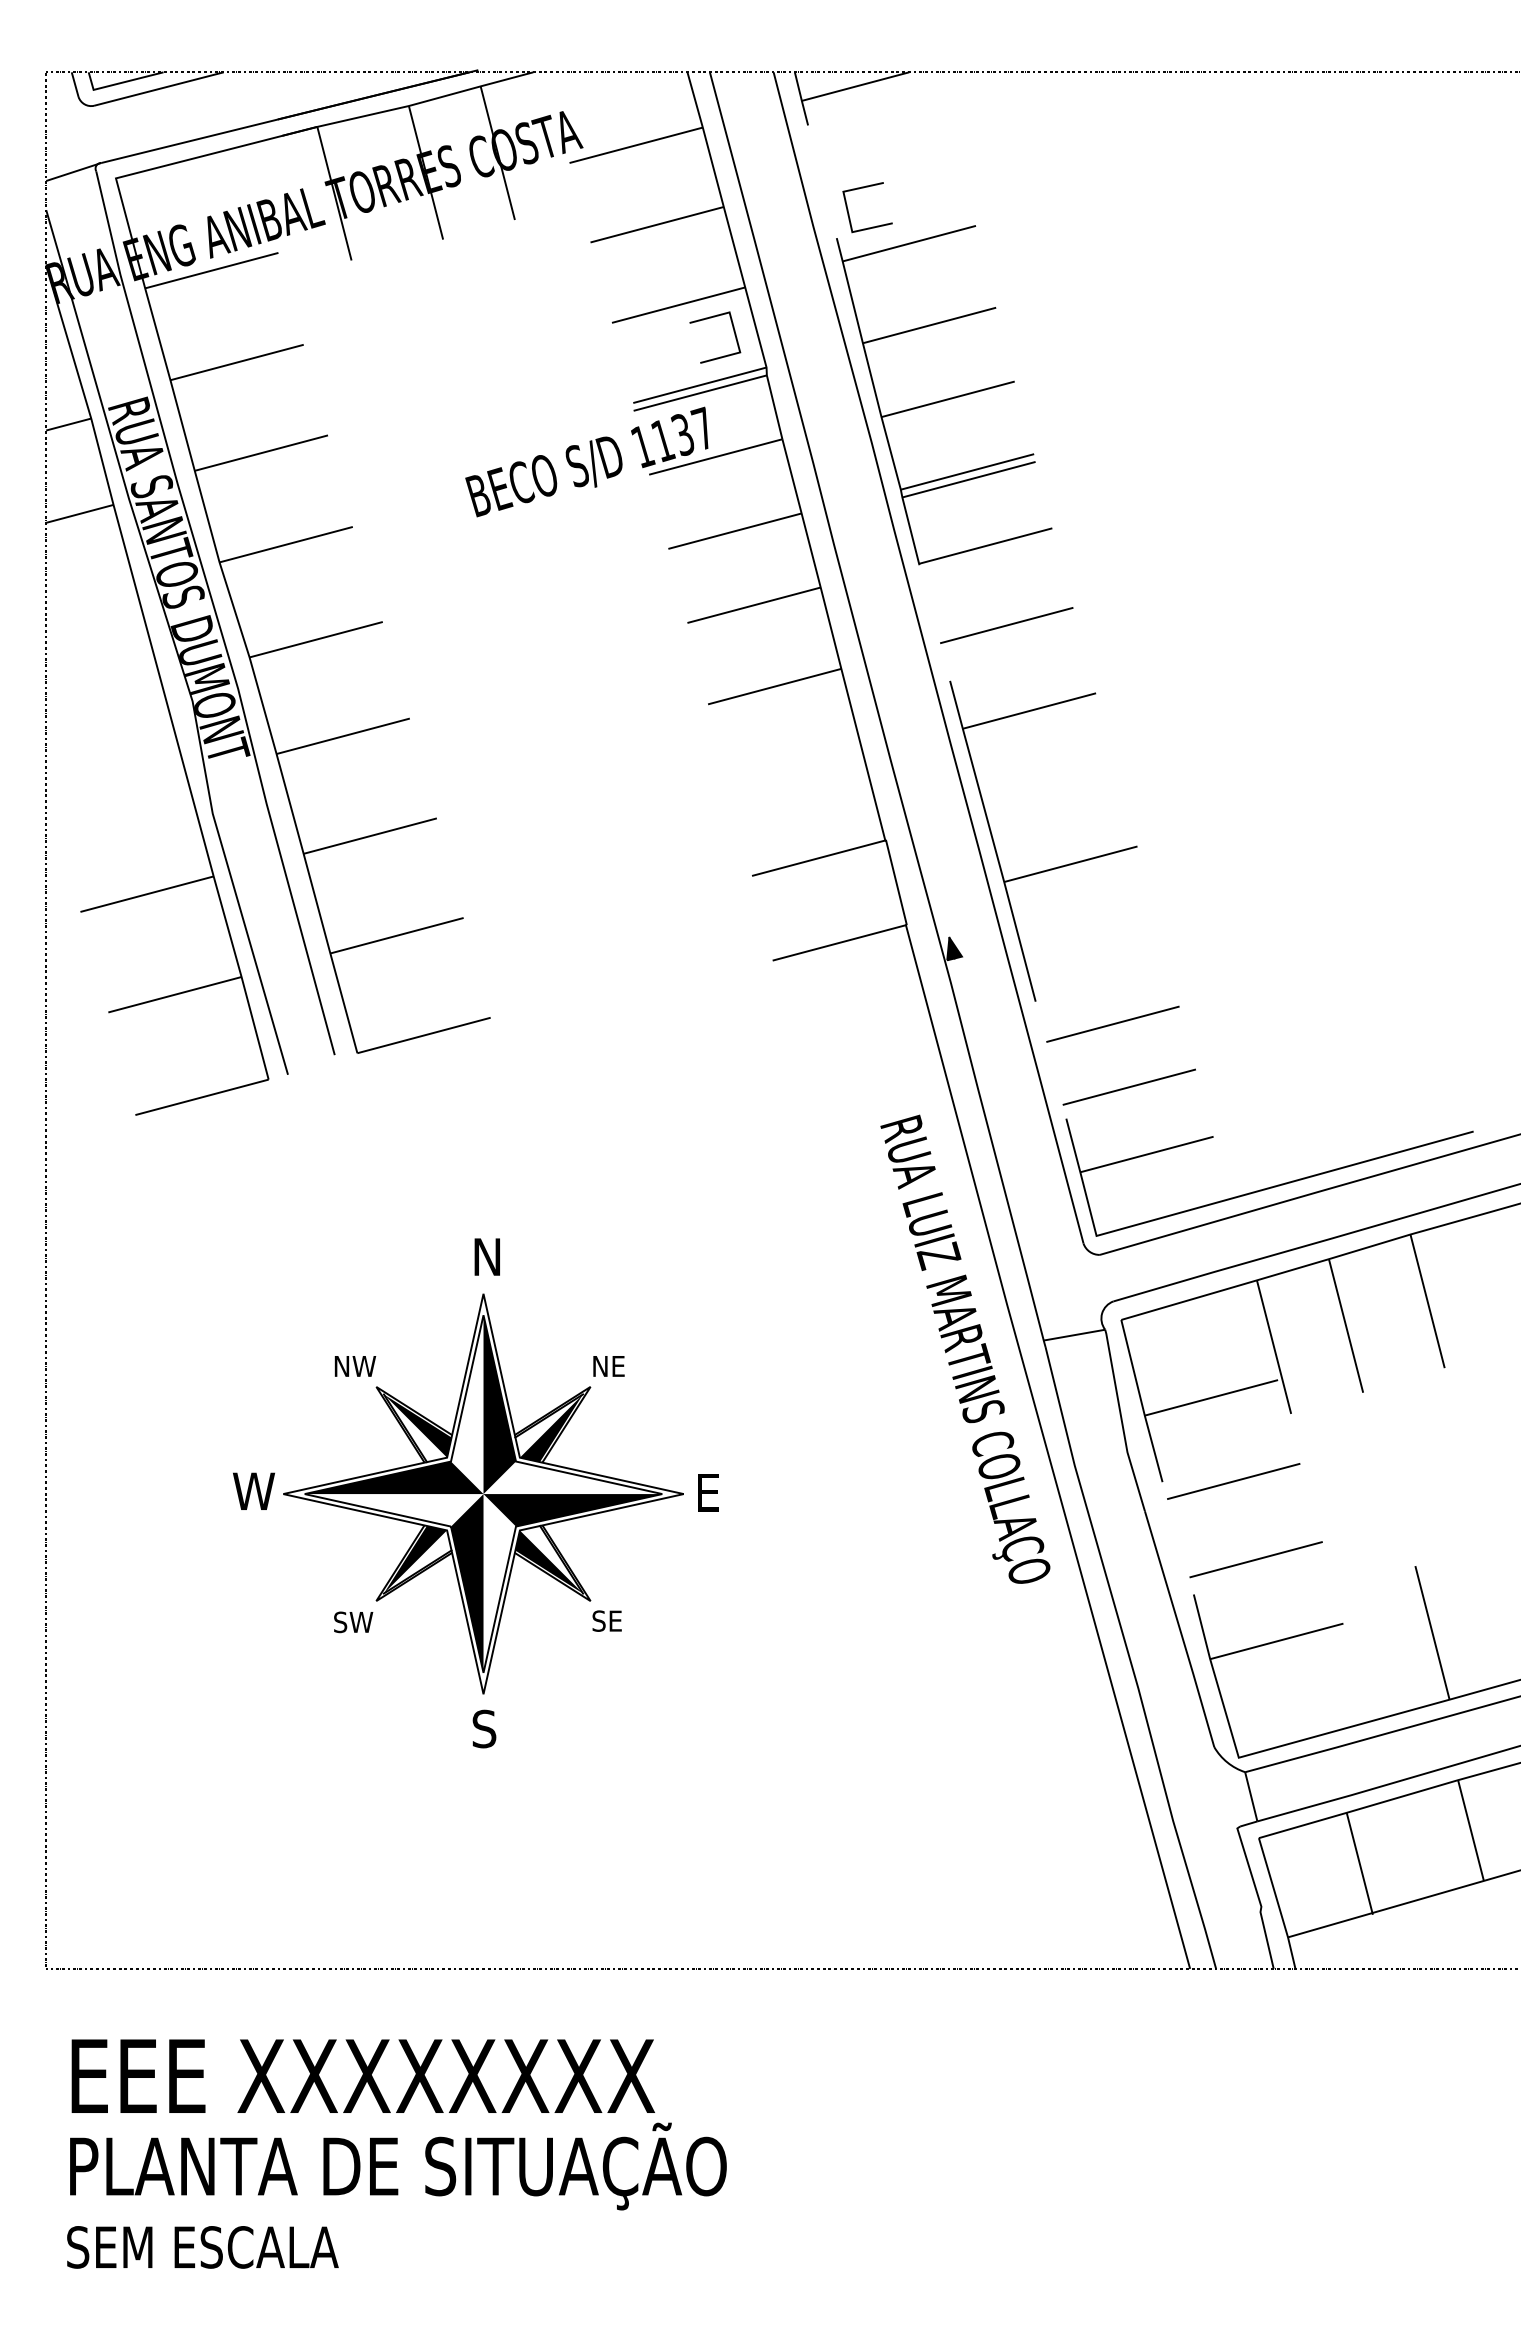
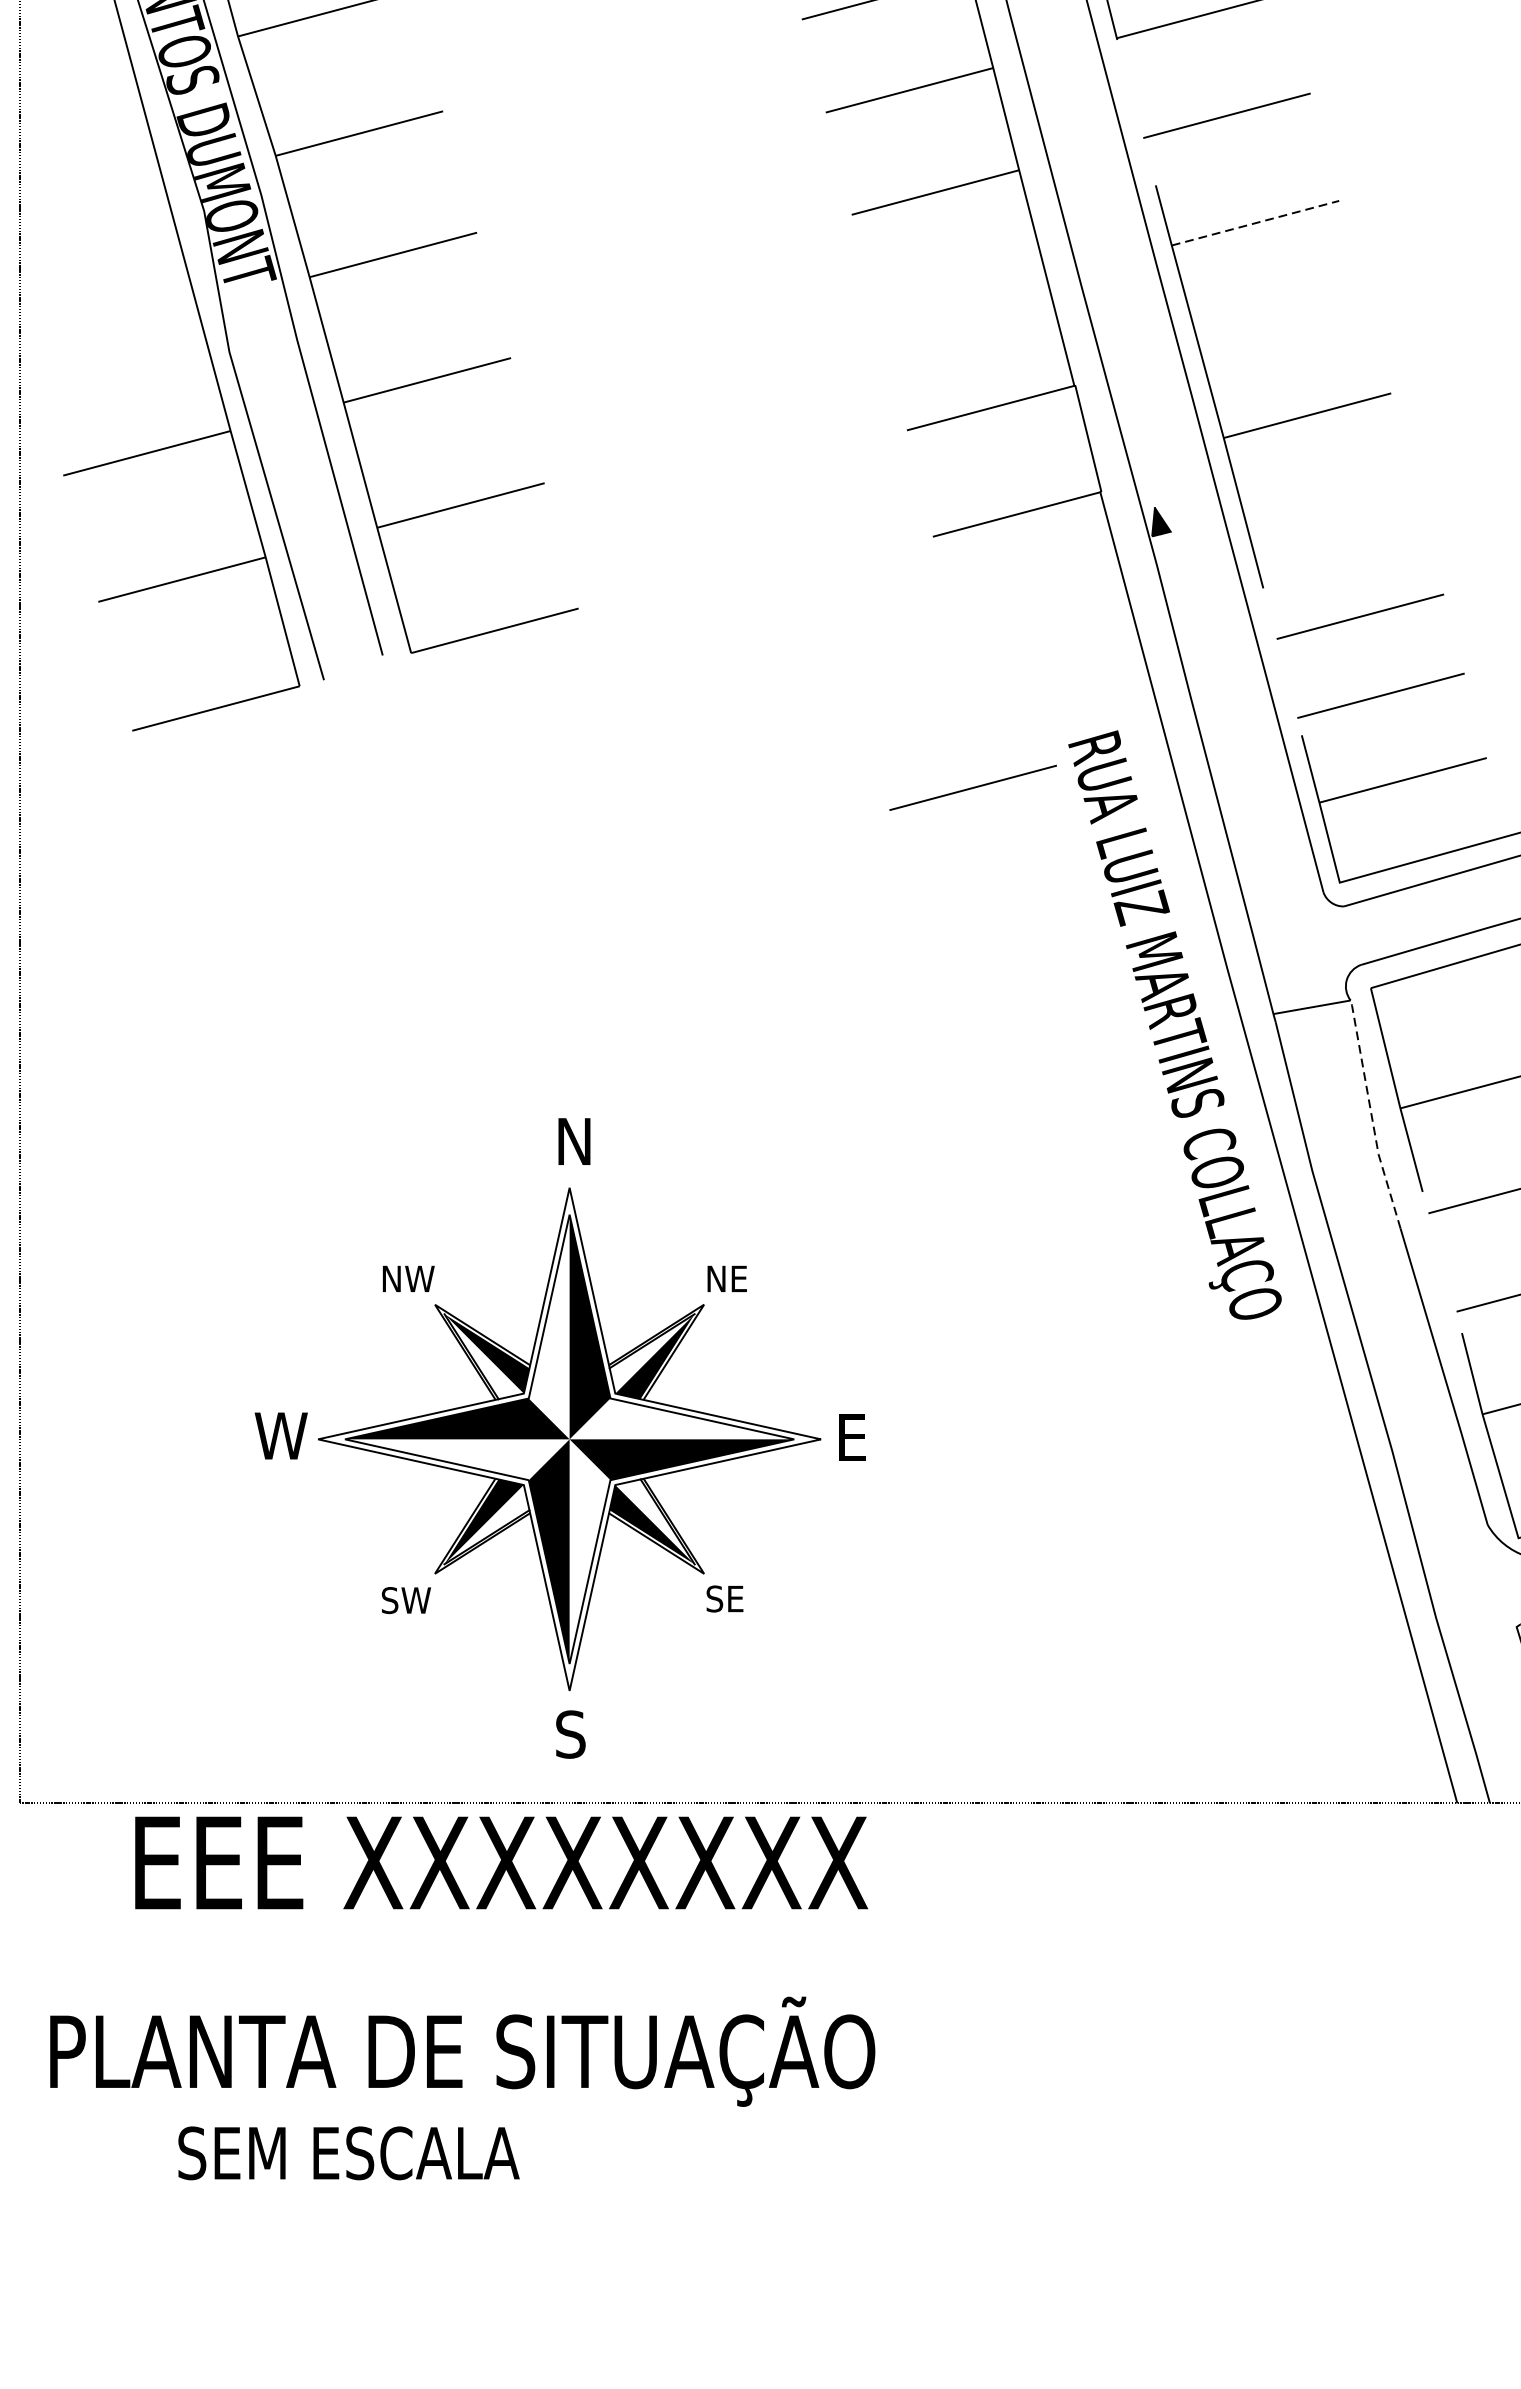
line: (1029, 711) -> (1255, 223), solid -> dashed
line: (804, 1160) -> (972, 787), added
line: (1121, 1421) -> (1371, 1115), solid -> dashed
part: (475, 1493) -> (559, 1438), moved
text: (362, 2075) -> (500, 1862), moved
text: (202, 2247) -> (348, 2153), moved

